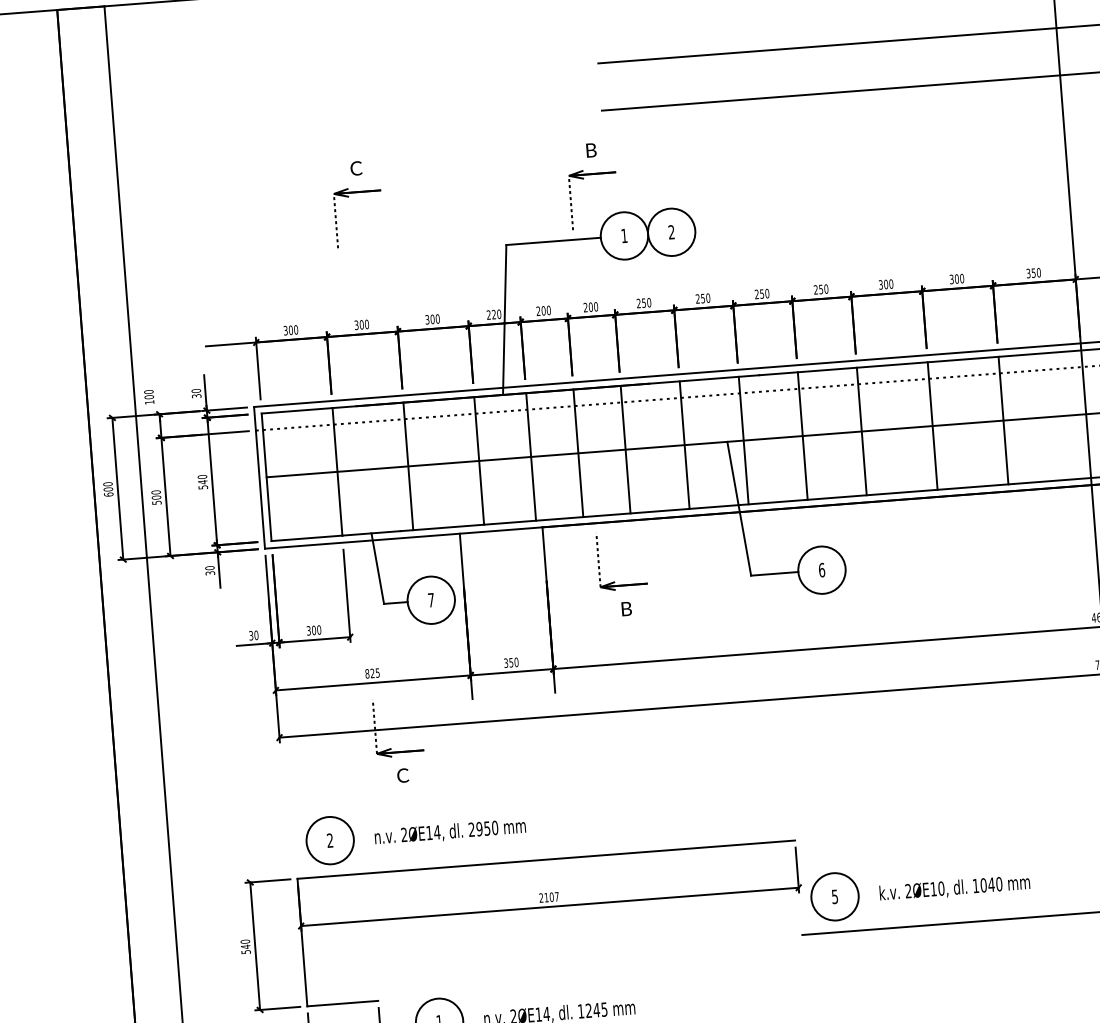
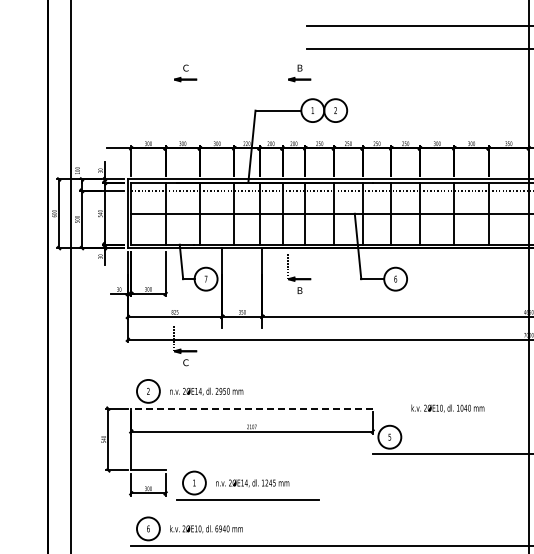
line: (571, 202) -> (288, 92), removed
line: (336, 220) -> (174, 92), removed
line: (545, 859) -> (251, 408), solid -> dashed
text: (953, 888) -> (447, 408), moved

